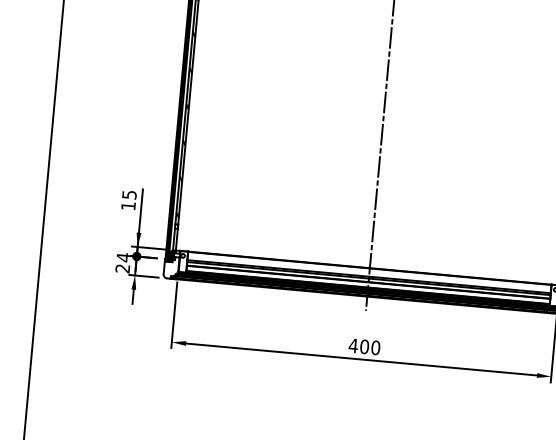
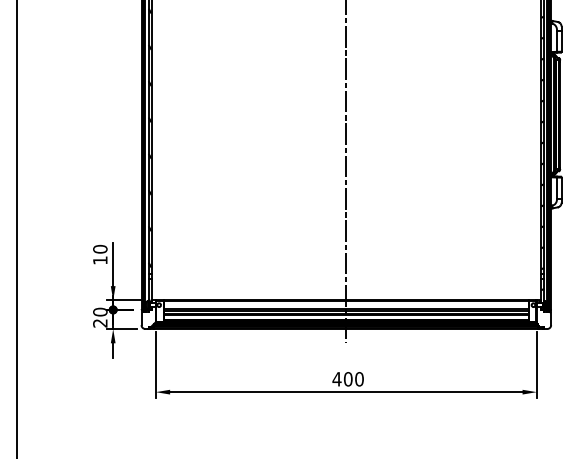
text: (129, 194) -> (100, 248), 15 -> 10
text: (124, 256) -> (100, 311), 24 -> 20

